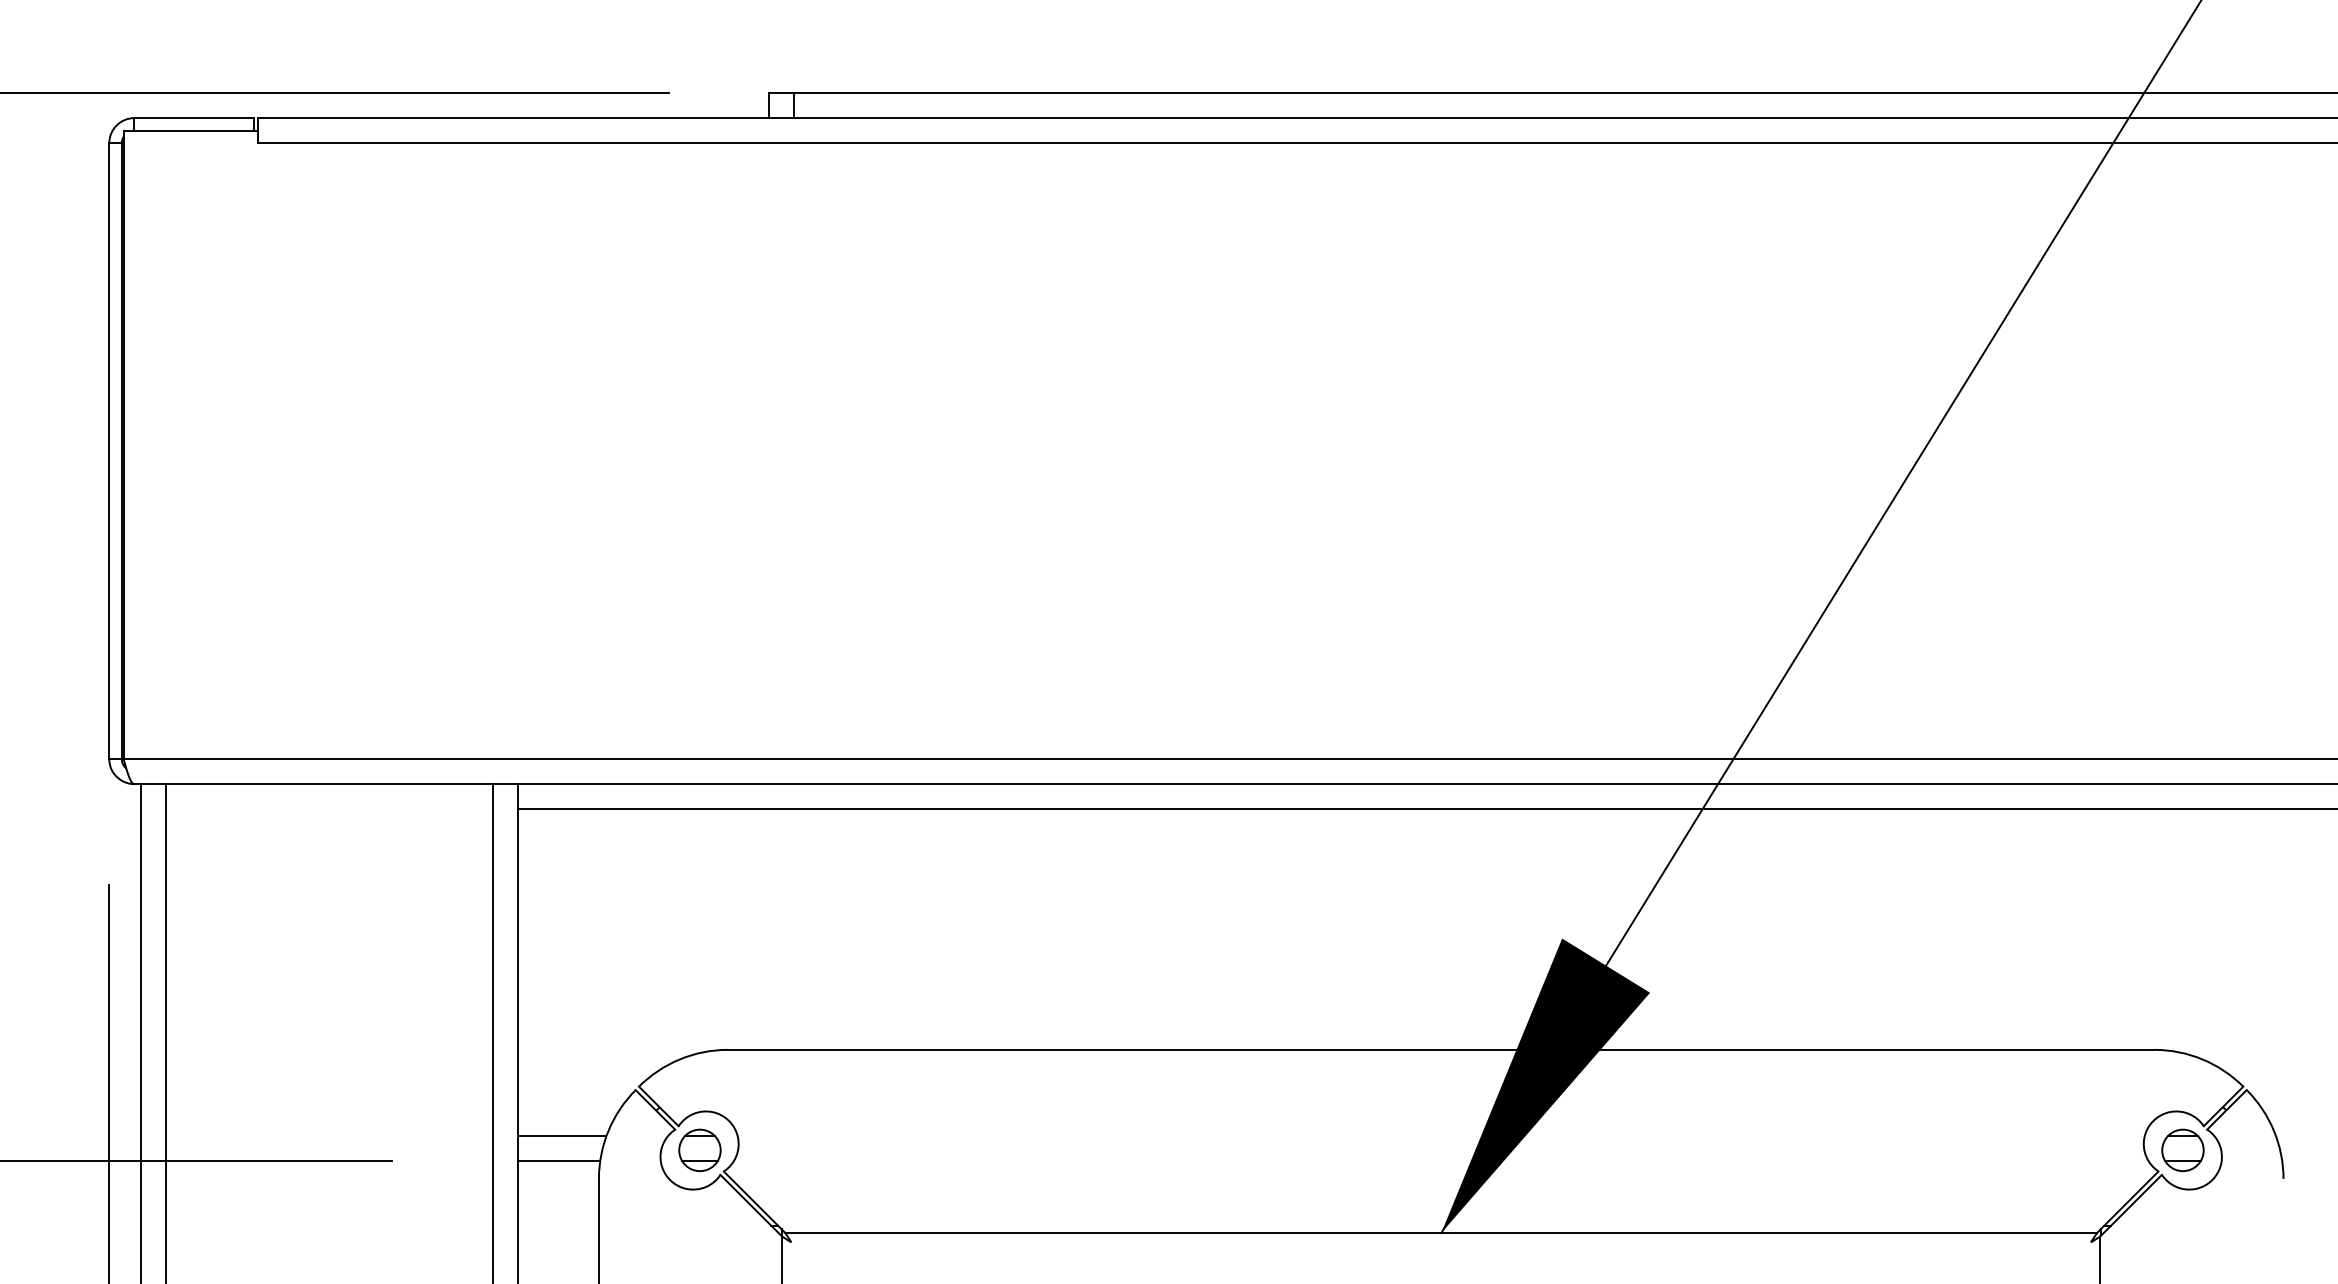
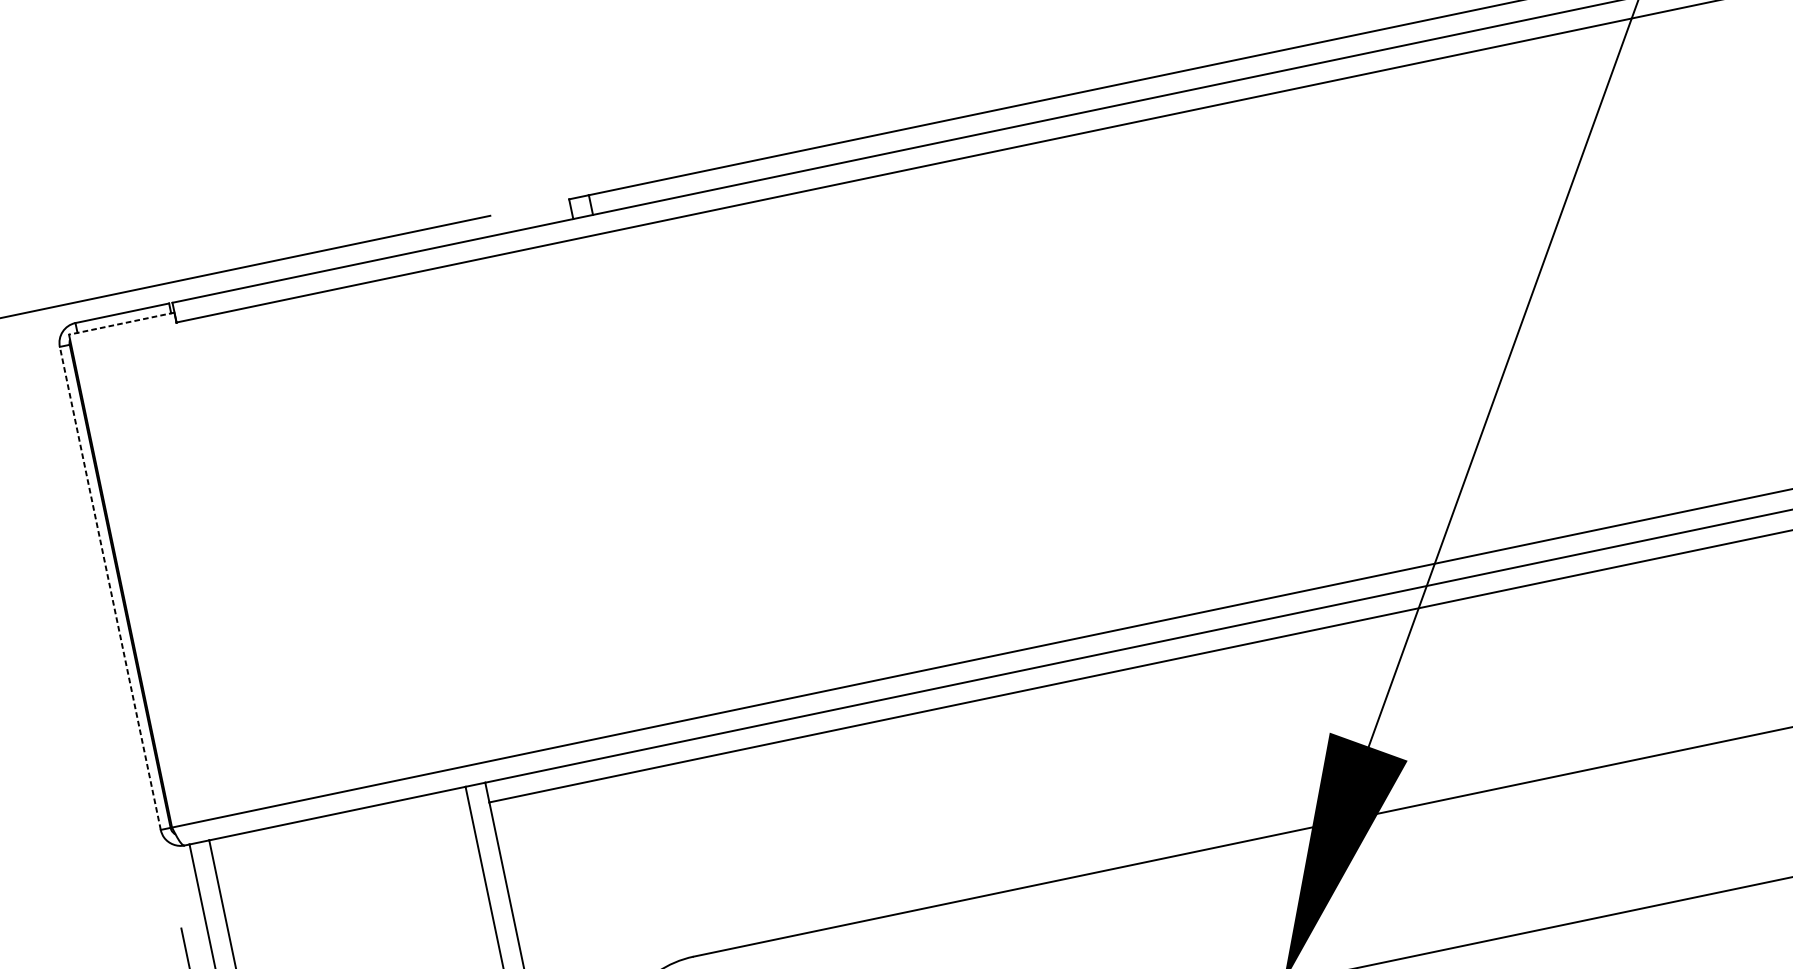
line: (190, 130) -> (121, 323), solid -> dashed
line: (109, 451) -> (110, 588), solid -> dashed

